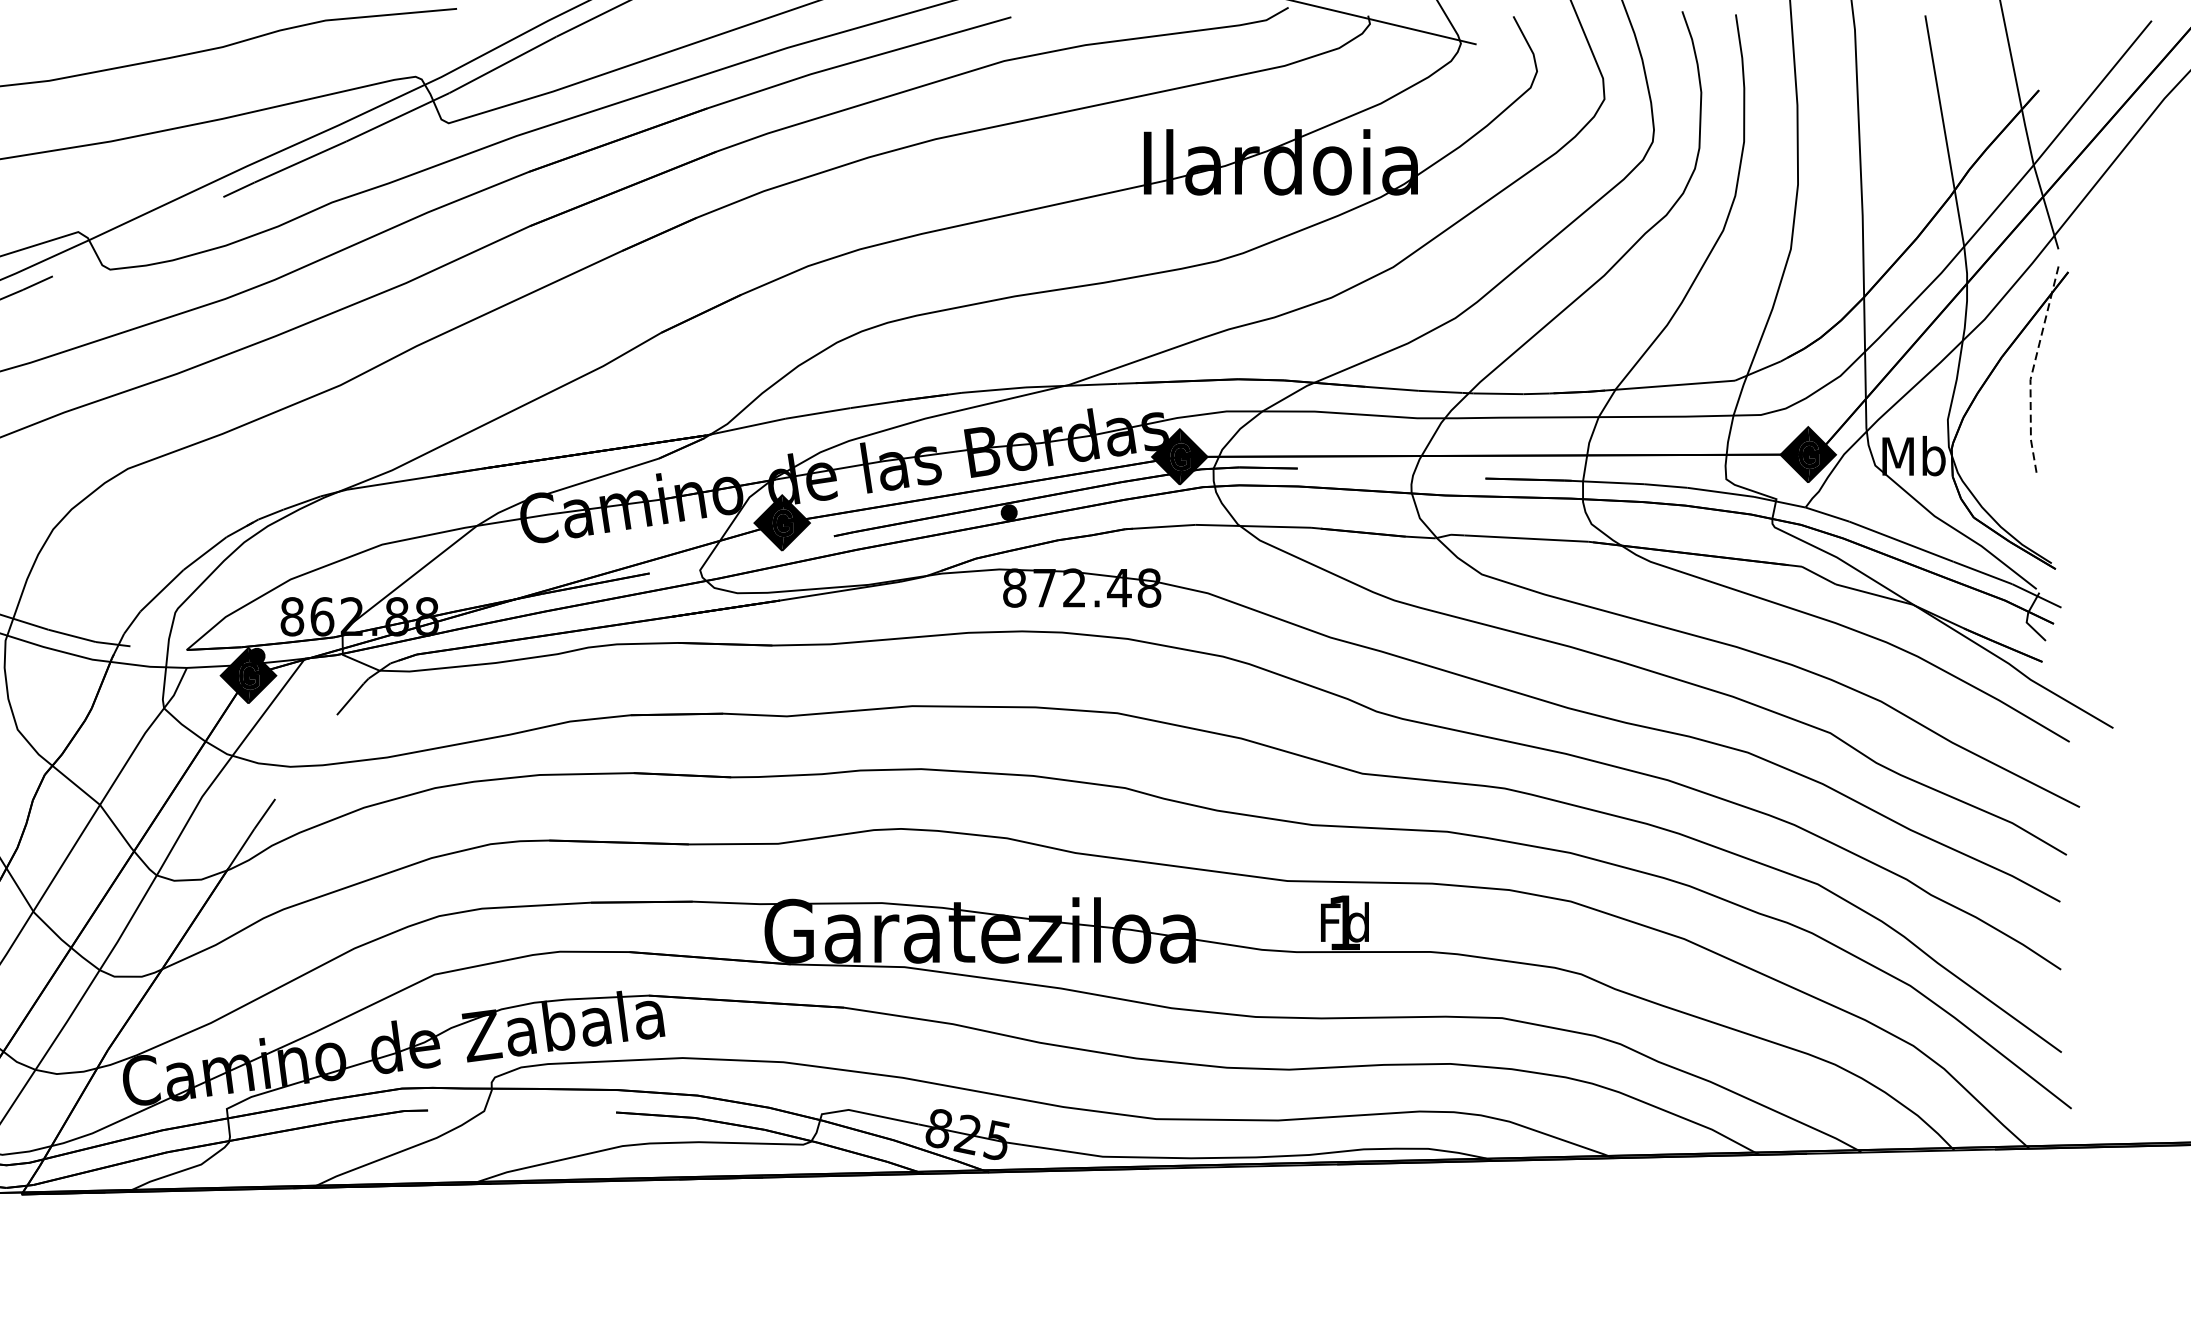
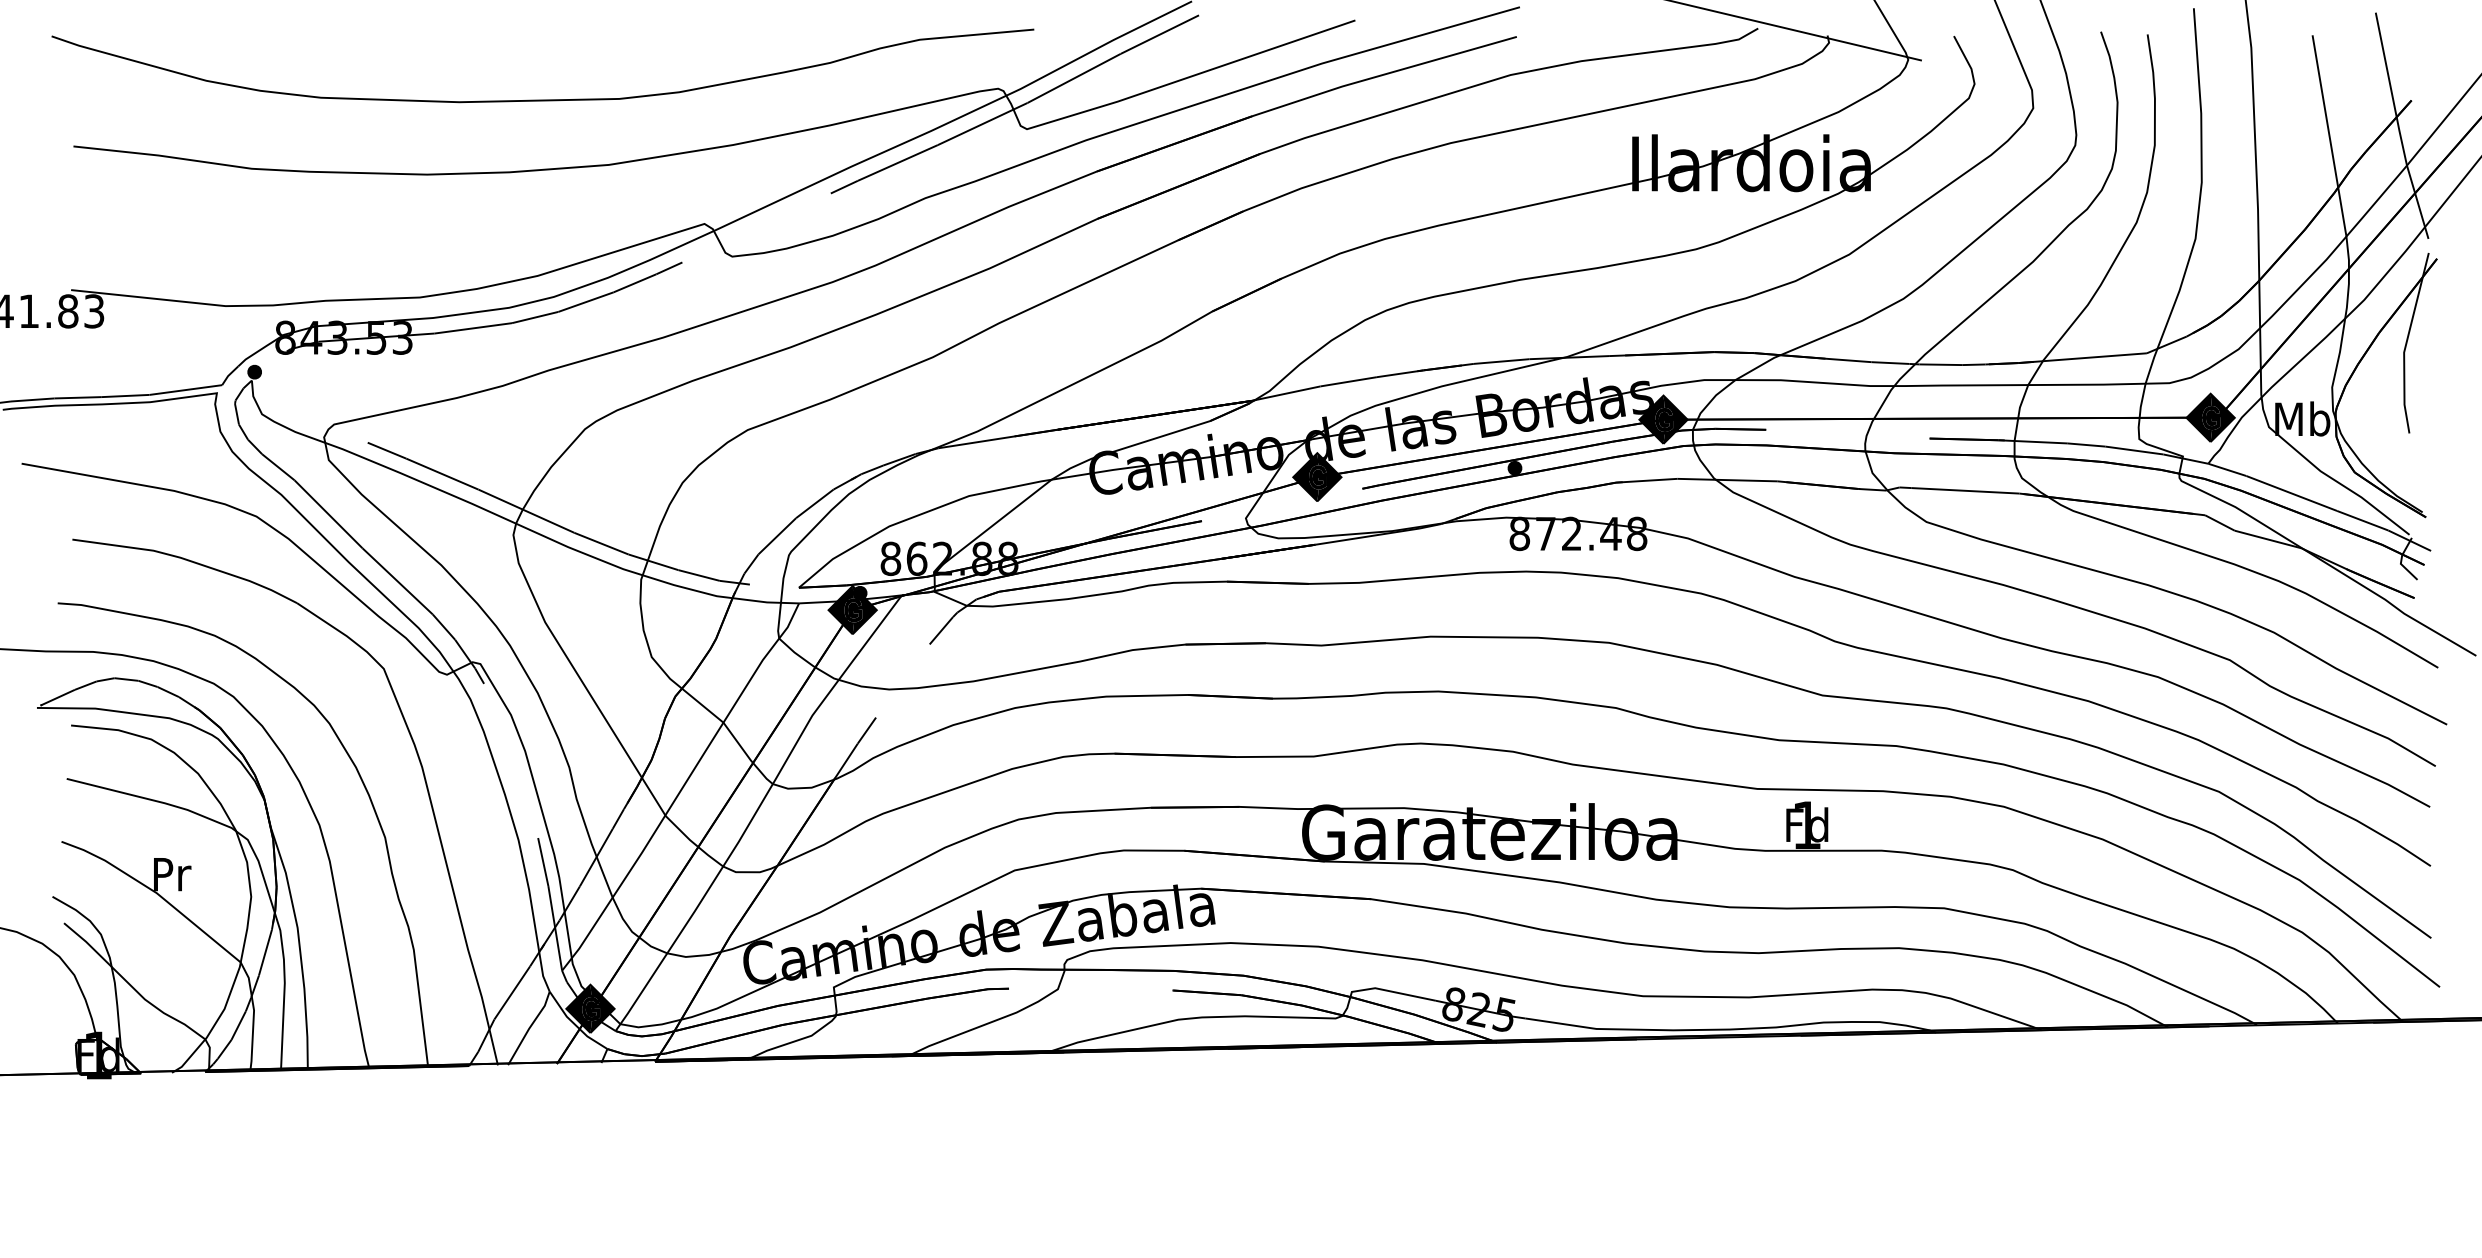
line: (2033, 369) -> (2406, 343), dashed -> solid

